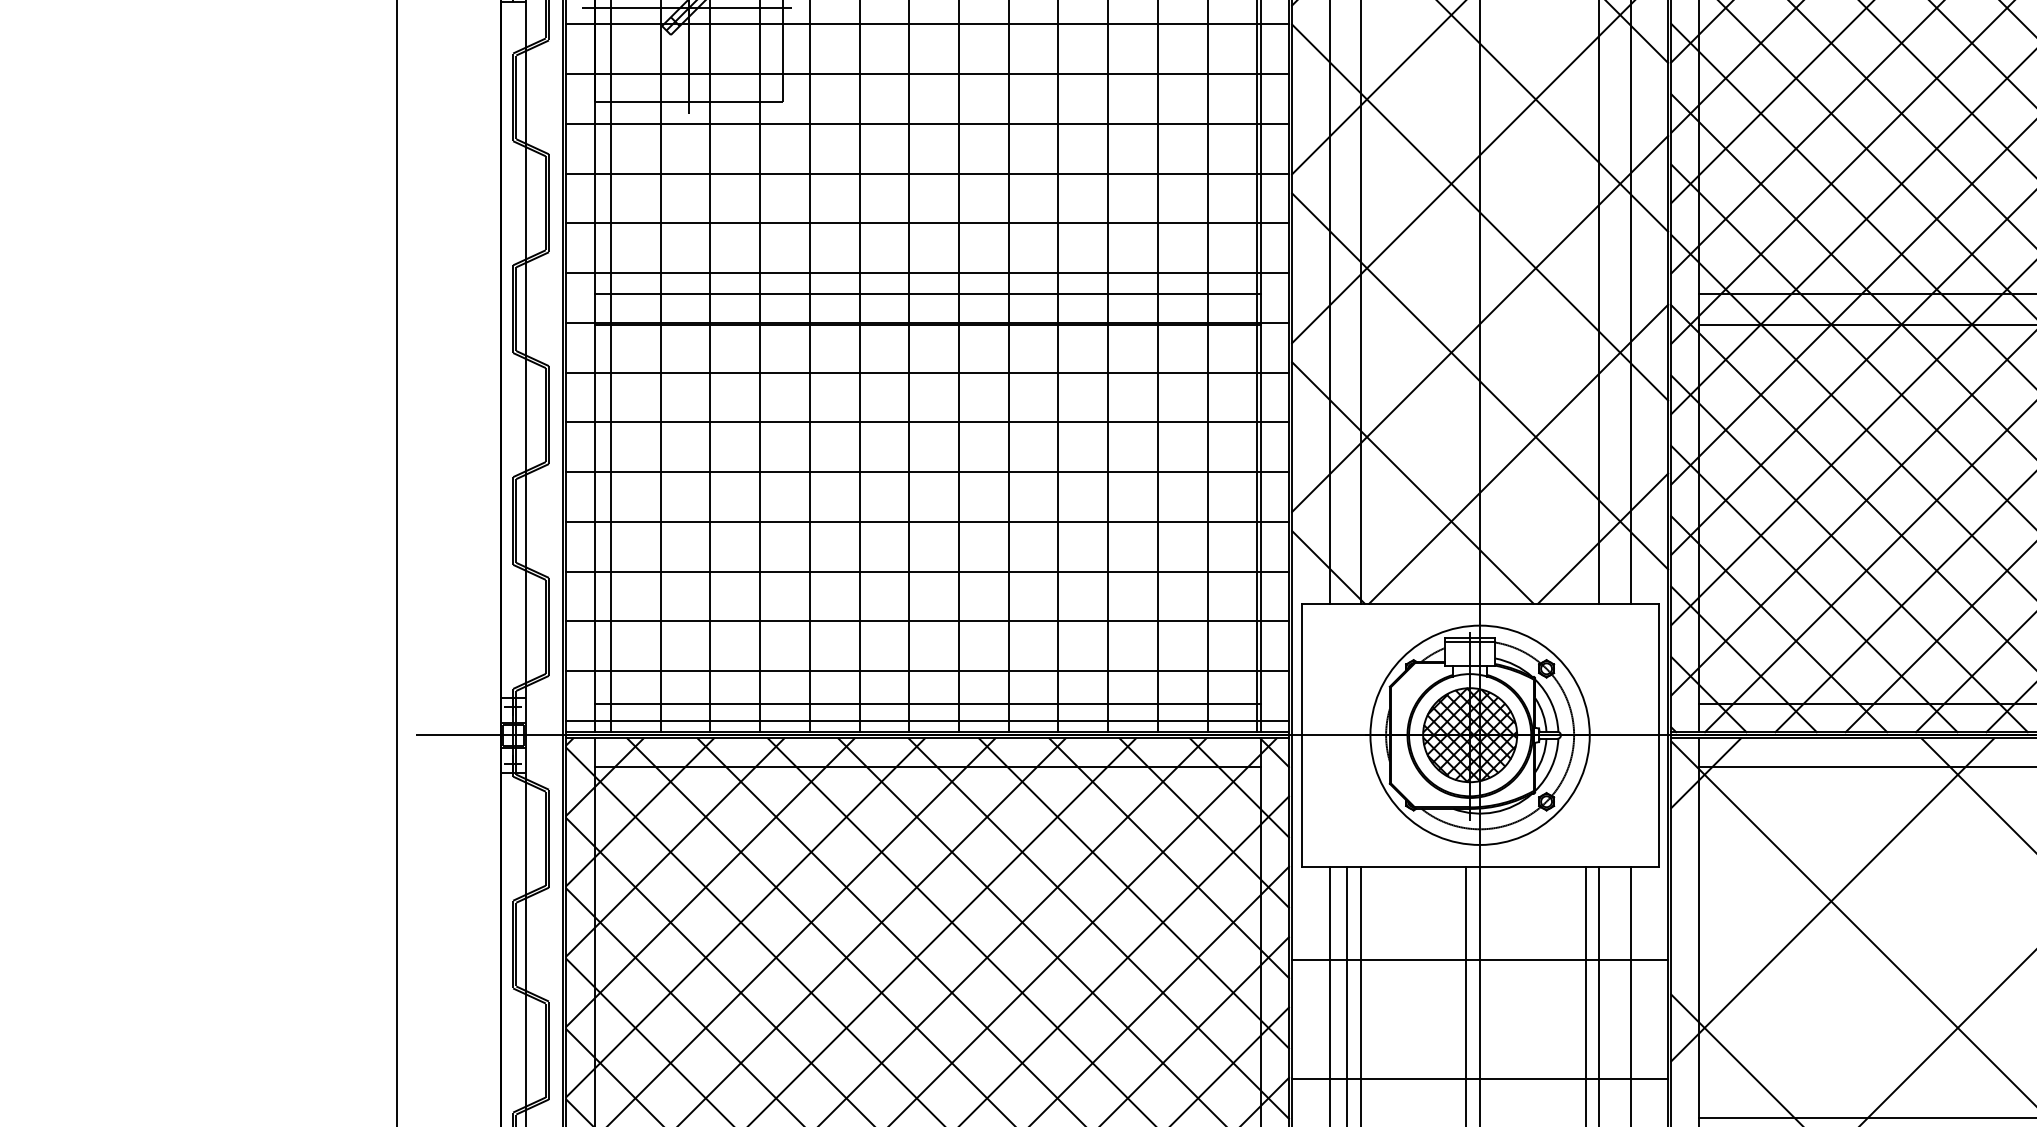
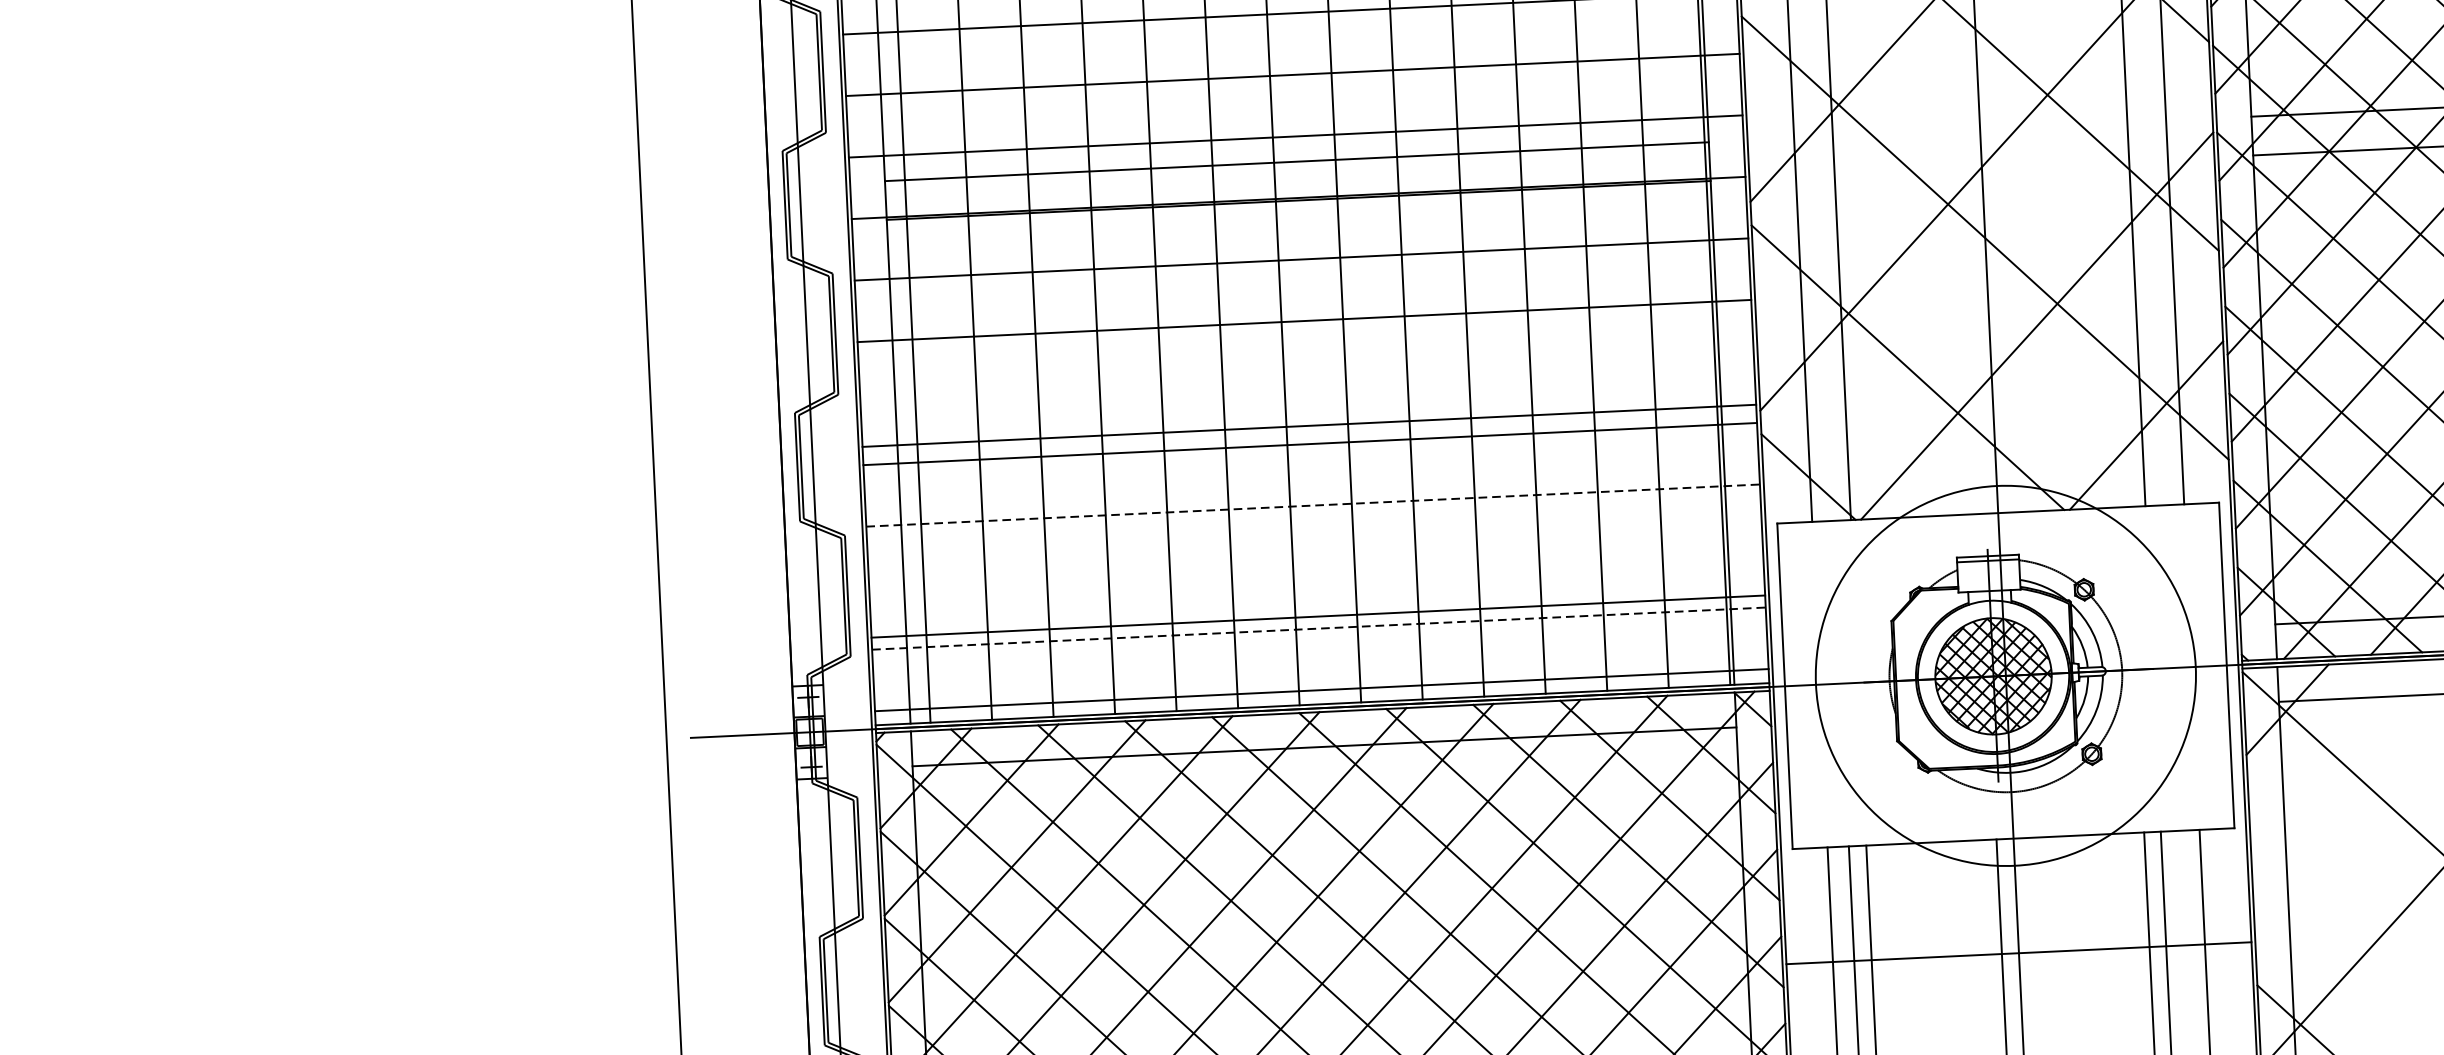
line: (927, 472) -> (1309, 426), moved
line: (928, 571) -> (1314, 505), solid -> dashed
line: (927, 621) -> (1318, 616), moved
line: (928, 671) -> (1319, 629), solid -> dashed
line: (927, 703) -> (1320, 668), removed
circle: (1479, 734) -> (2005, 674), size x1.4

